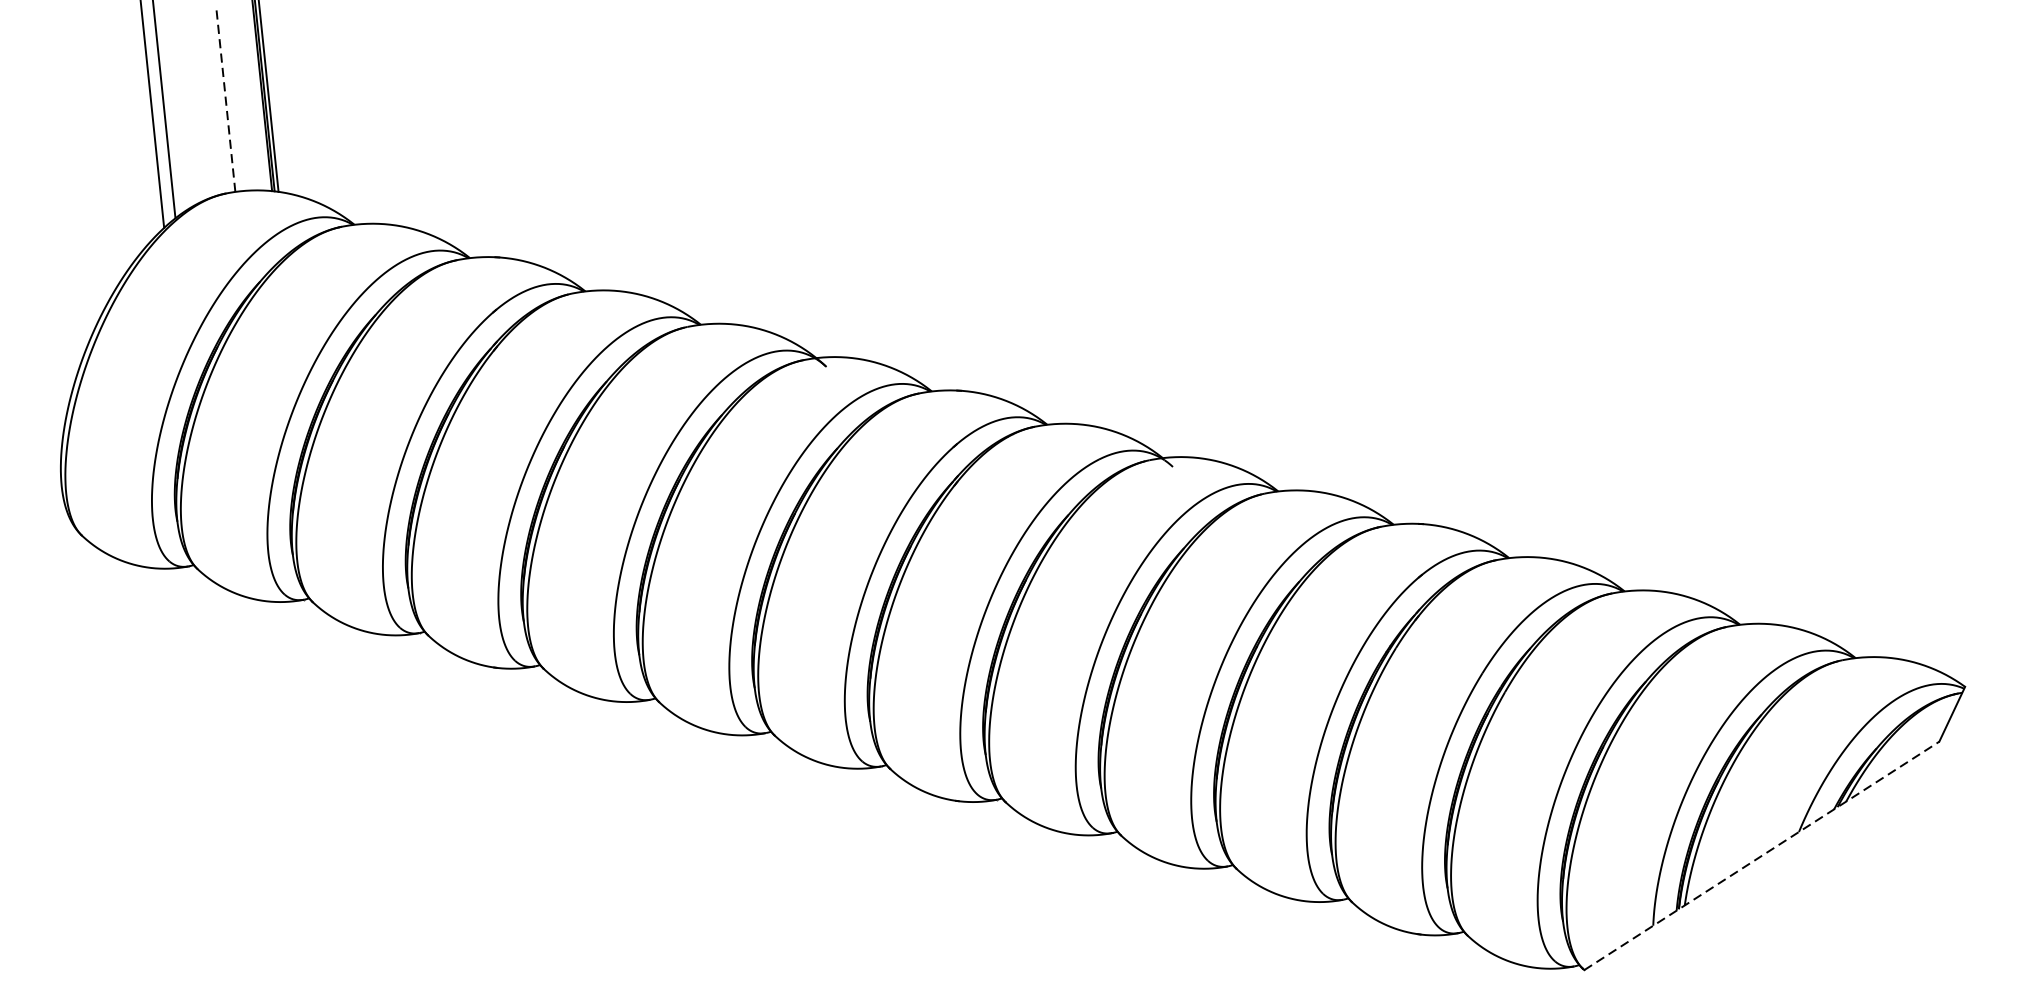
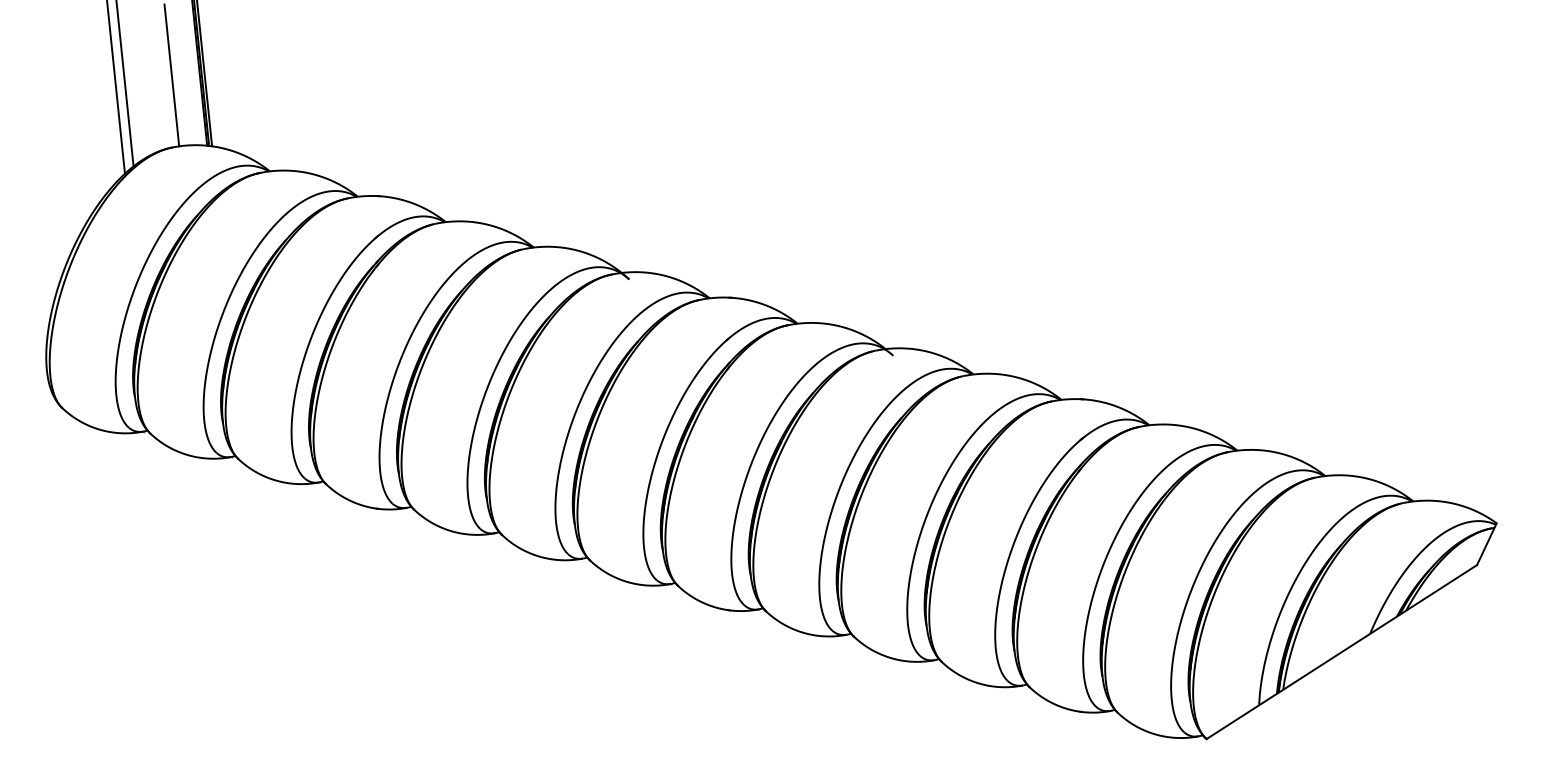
line: (225, 97) -> (171, 74), dashed -> solid
line: (1761, 856) -> (1341, 652), dashed -> solid

